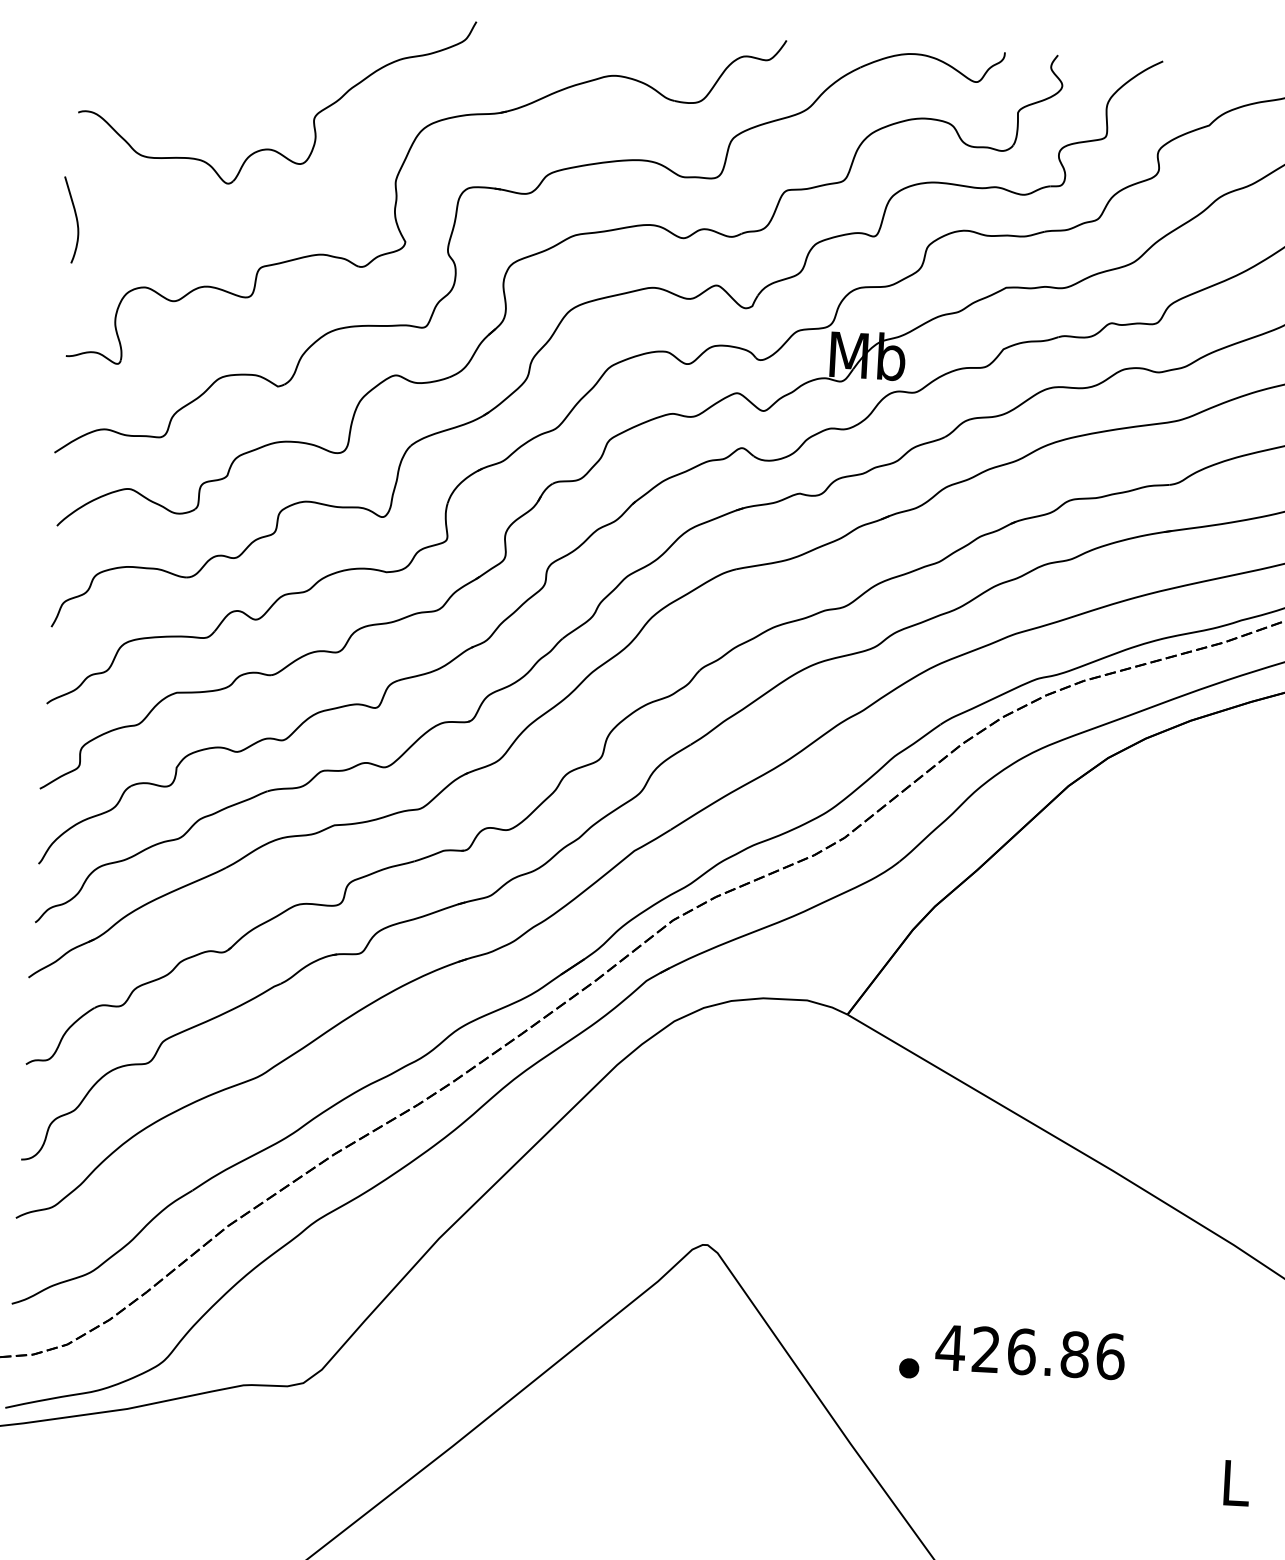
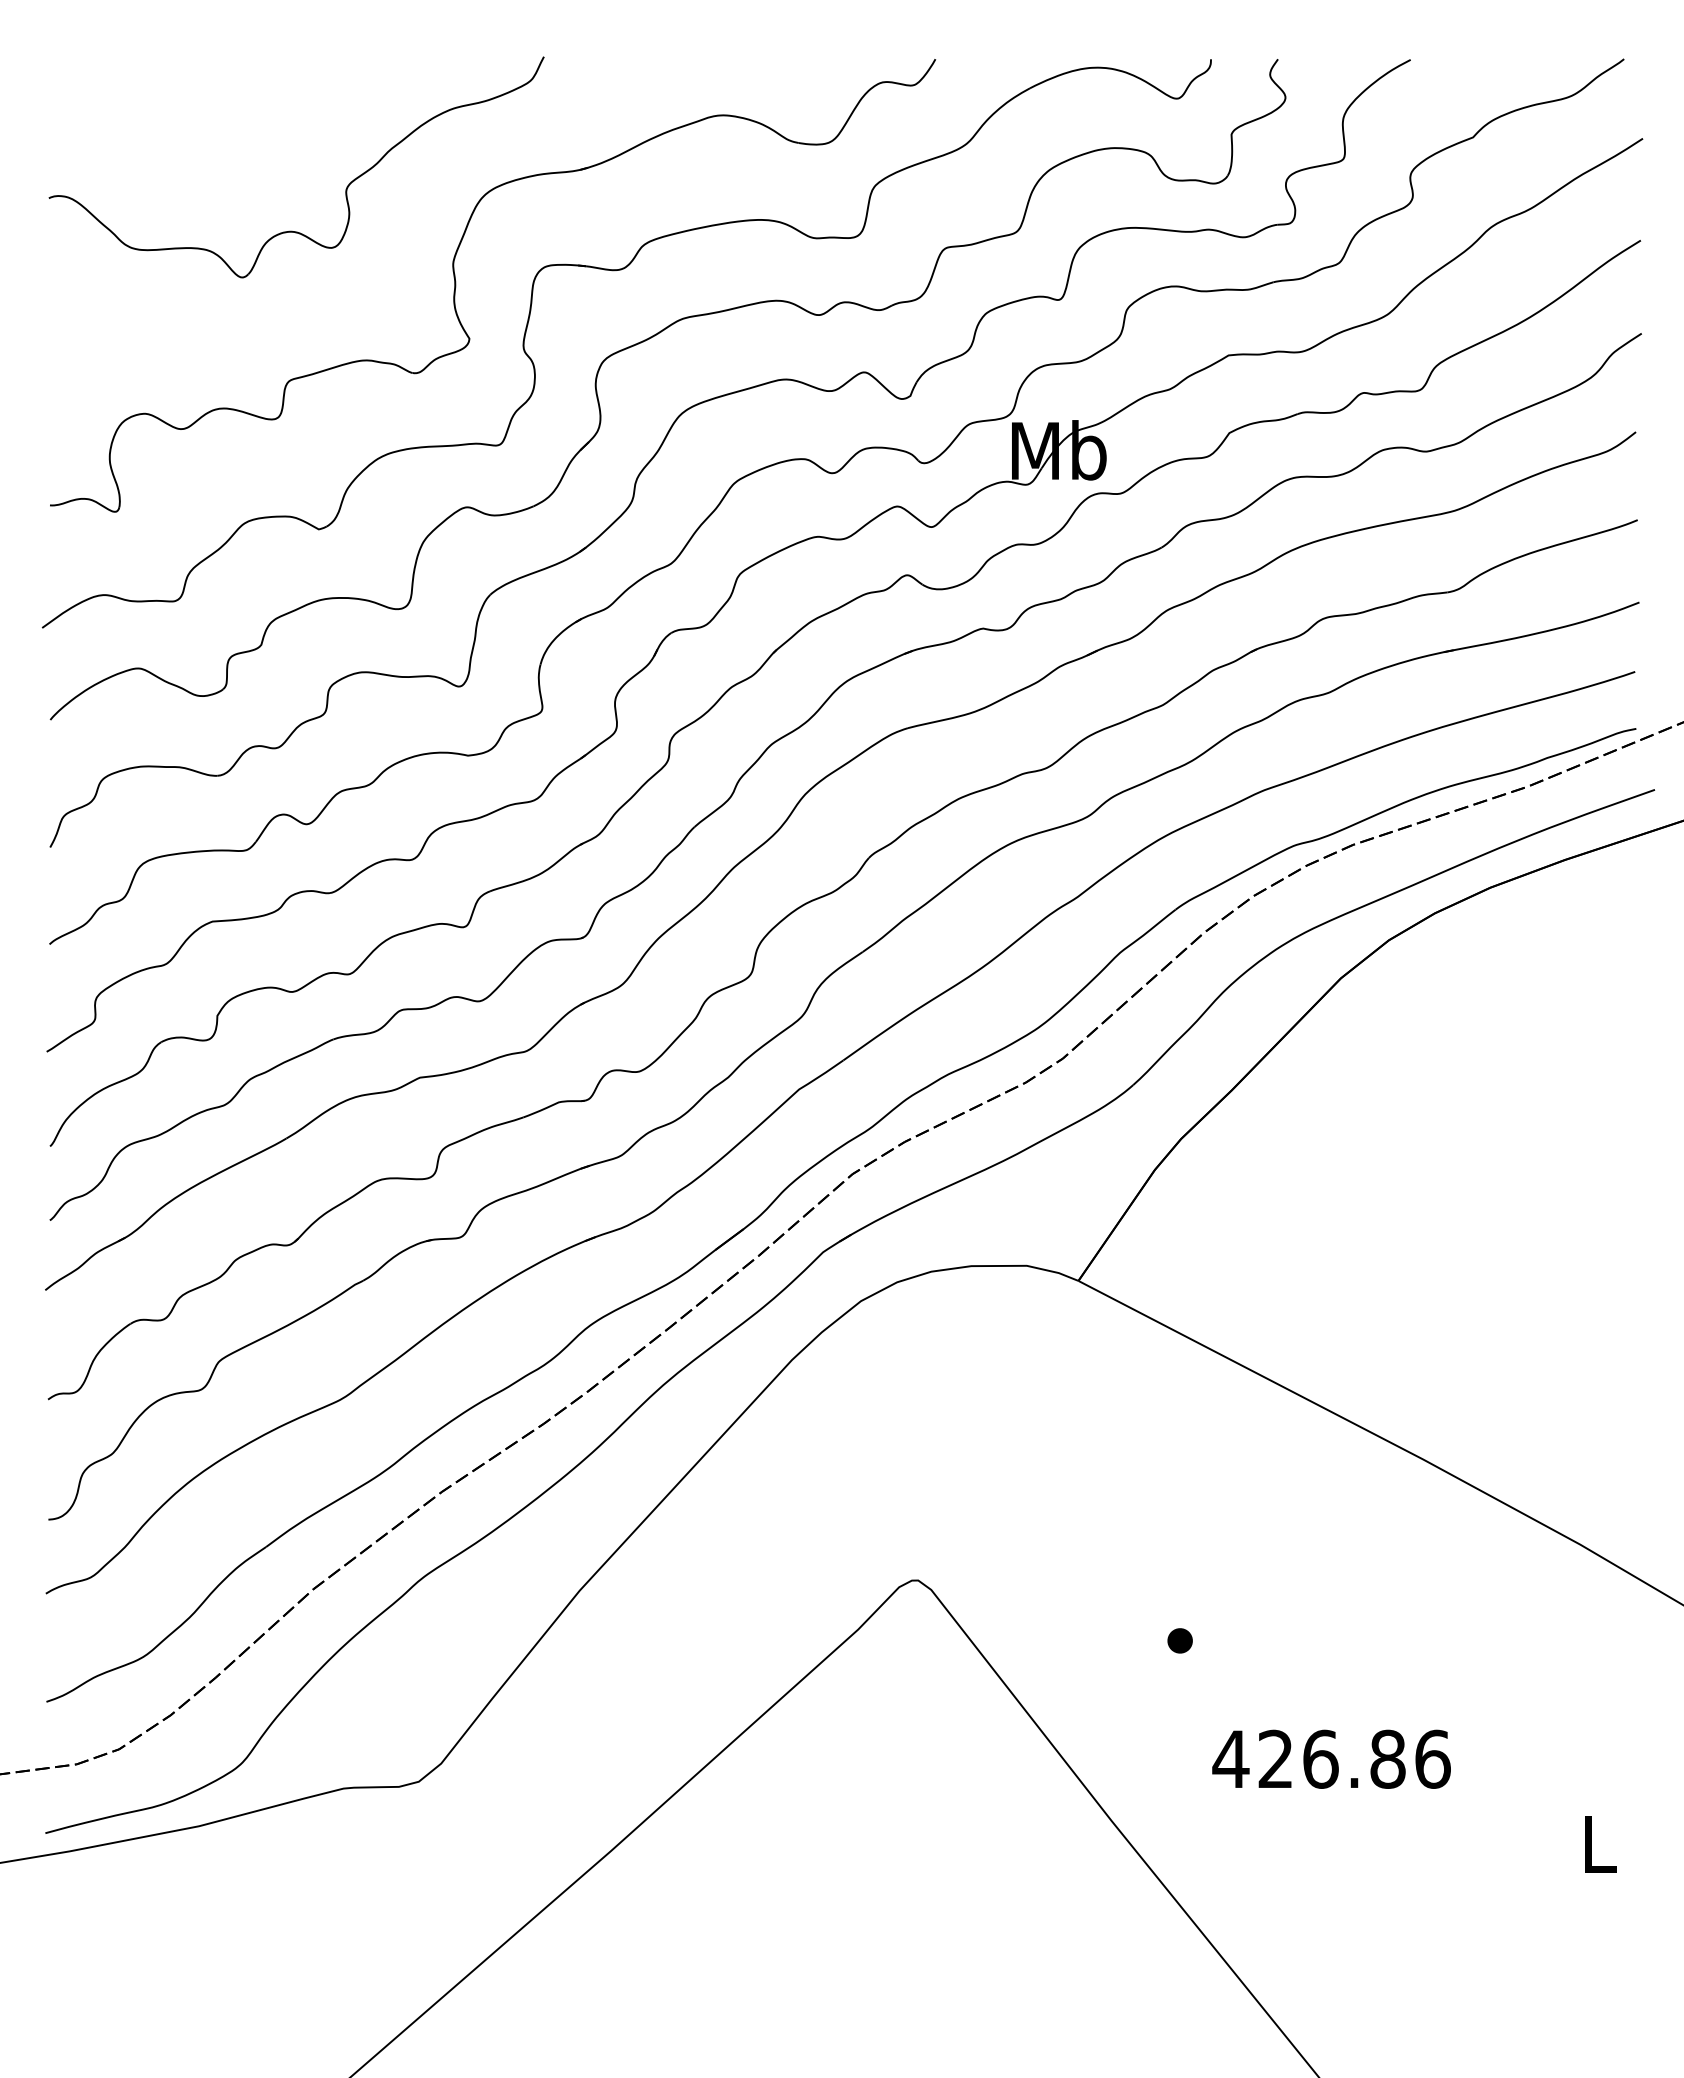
curve: (76, 219) -> (53, 333), removed
text: (1030, 1351) -> (1331, 1758), moved
part: (908, 1368) -> (1179, 1640), moved

